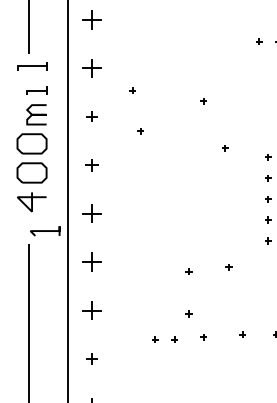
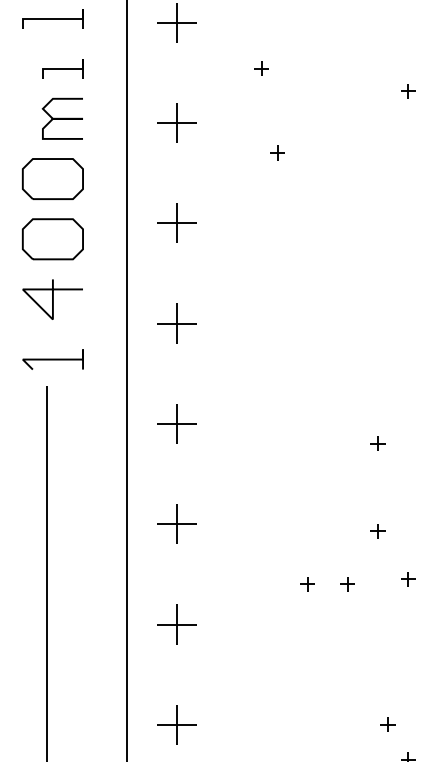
part: (91, 116) -> (175, 122), size x1.67
part: (91, 165) -> (175, 223), size x1.43
line: (45, 231) -> (53, 360), moved
part: (91, 358) -> (175, 623), size x1.67

